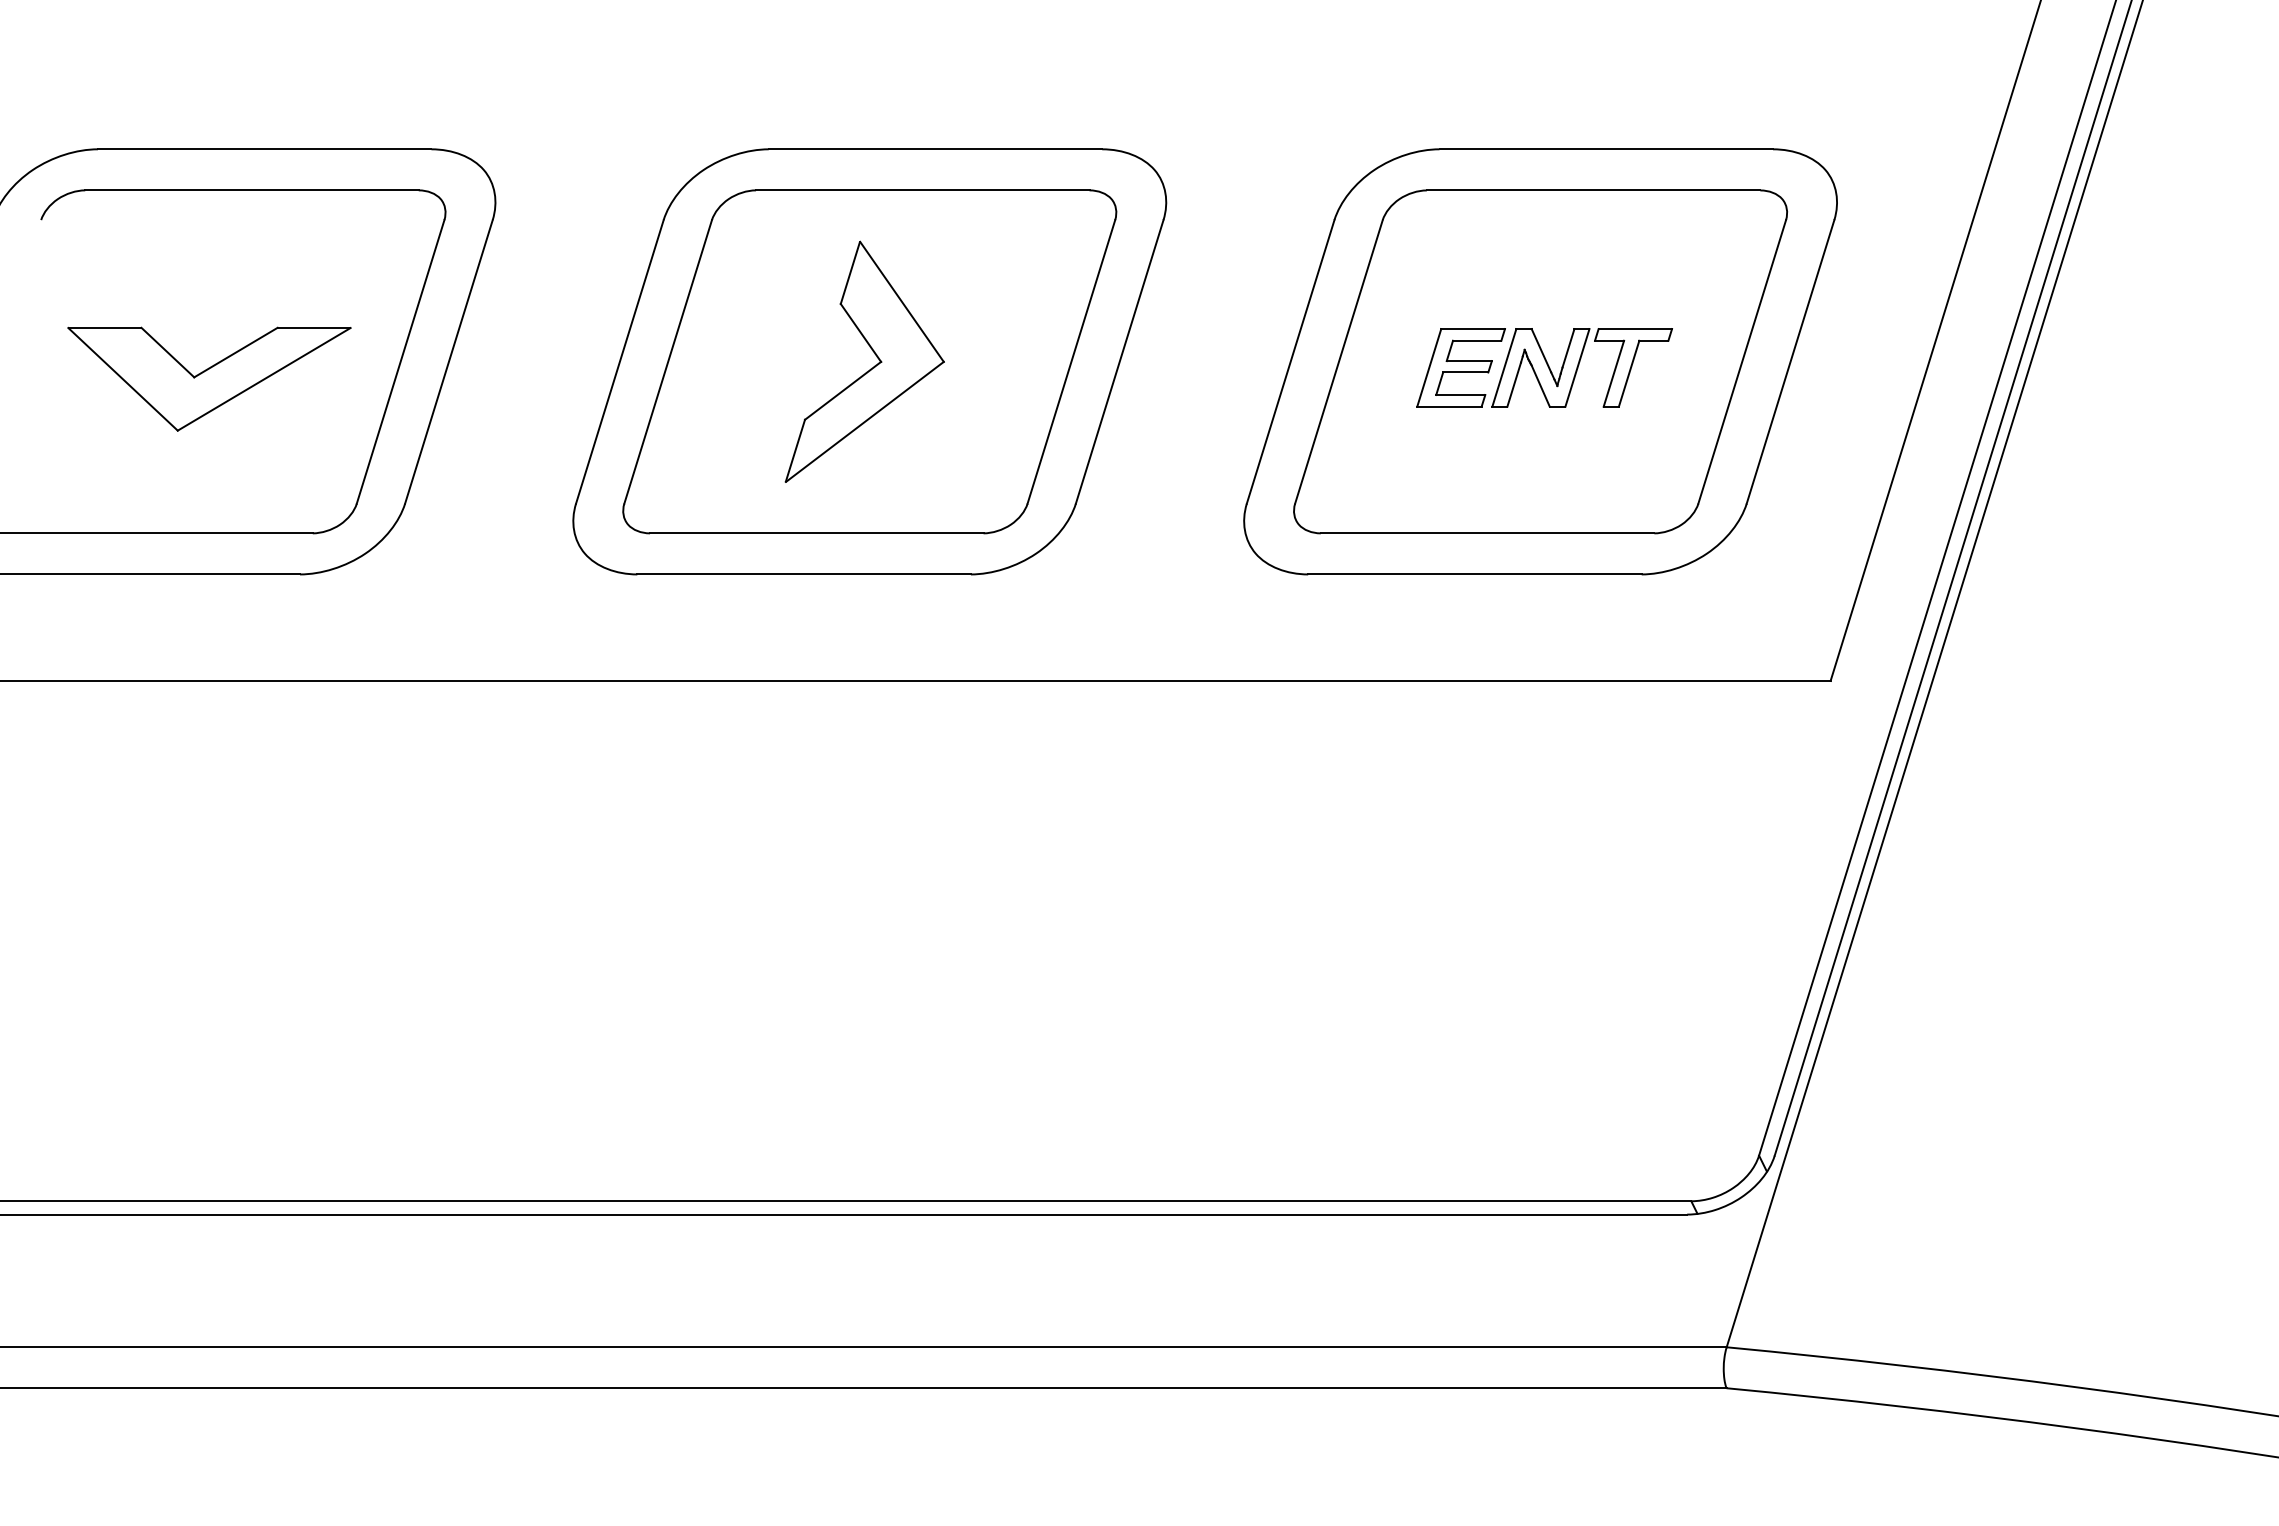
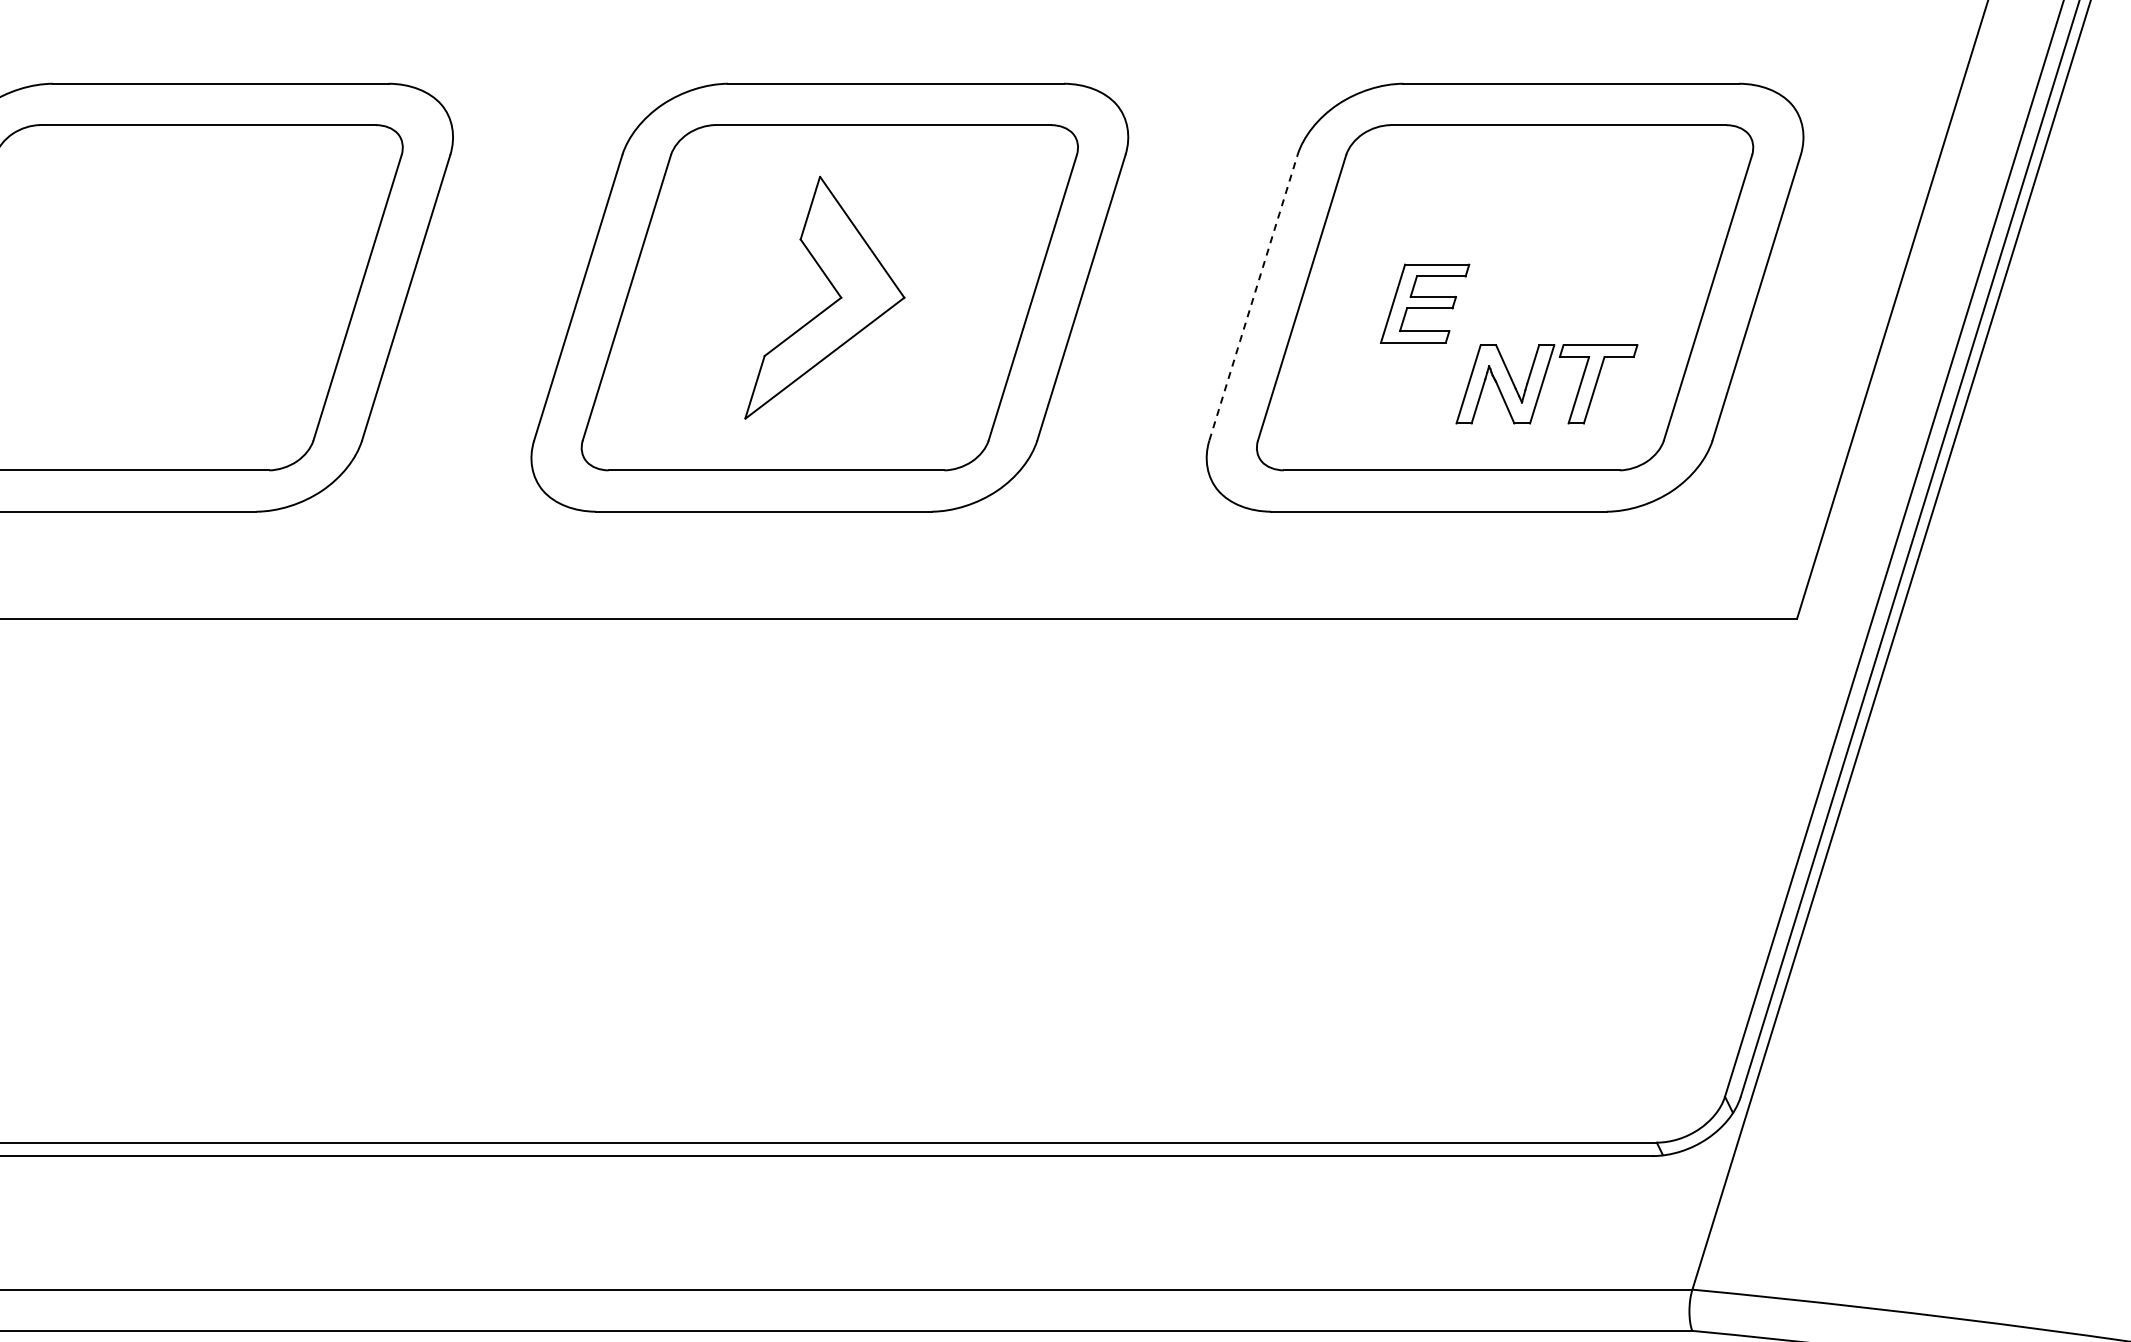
line: (1290, 361) -> (1253, 297), solid -> dashed
part: (1581, 367) -> (1546, 383), moved
part: (209, 378) -> (165, 314), removed

